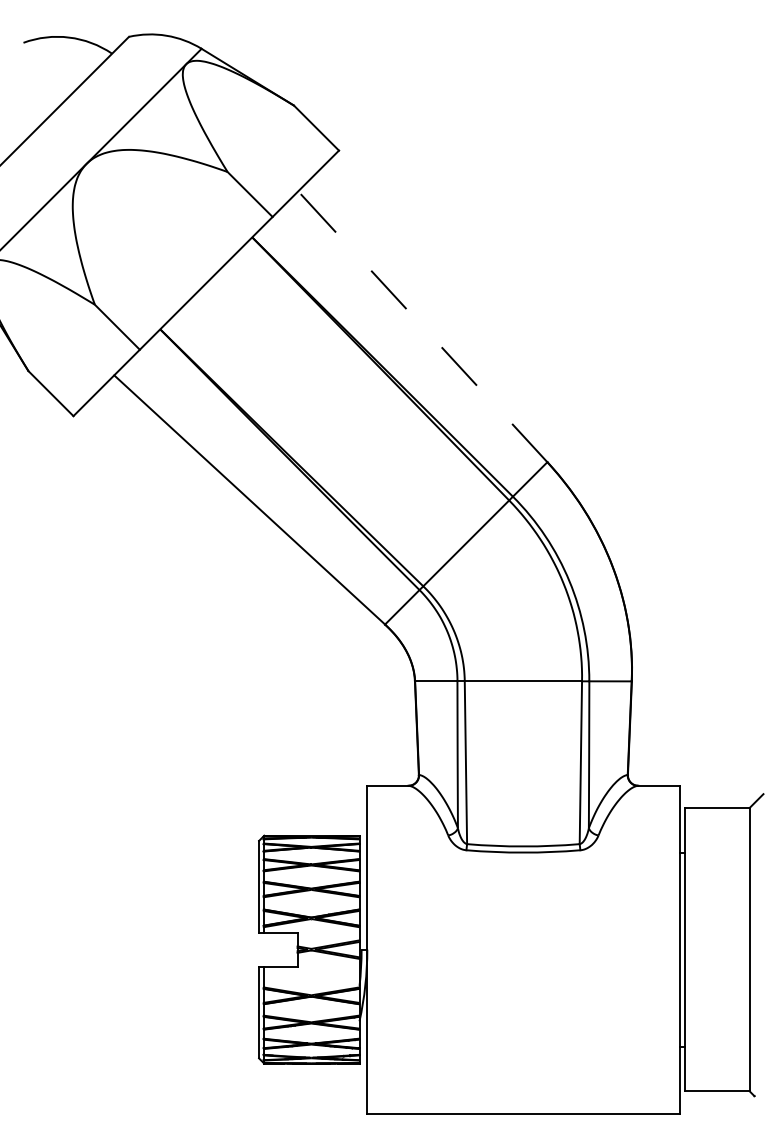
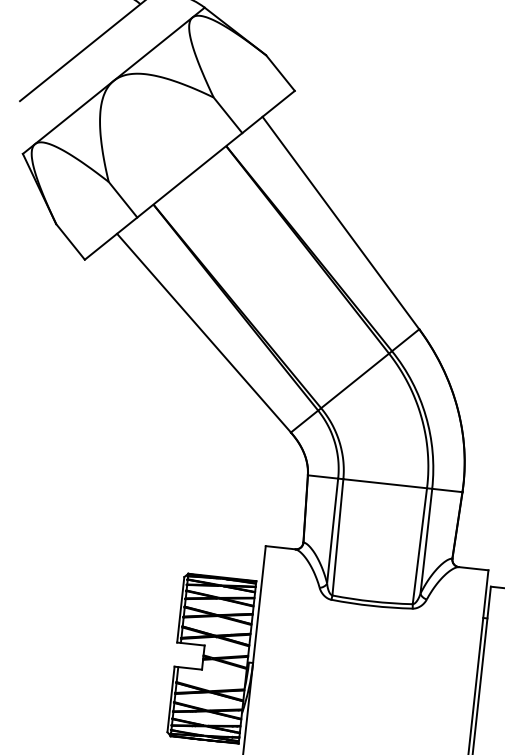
line: (422, 326) -> (340, 222), dashed -> solid

